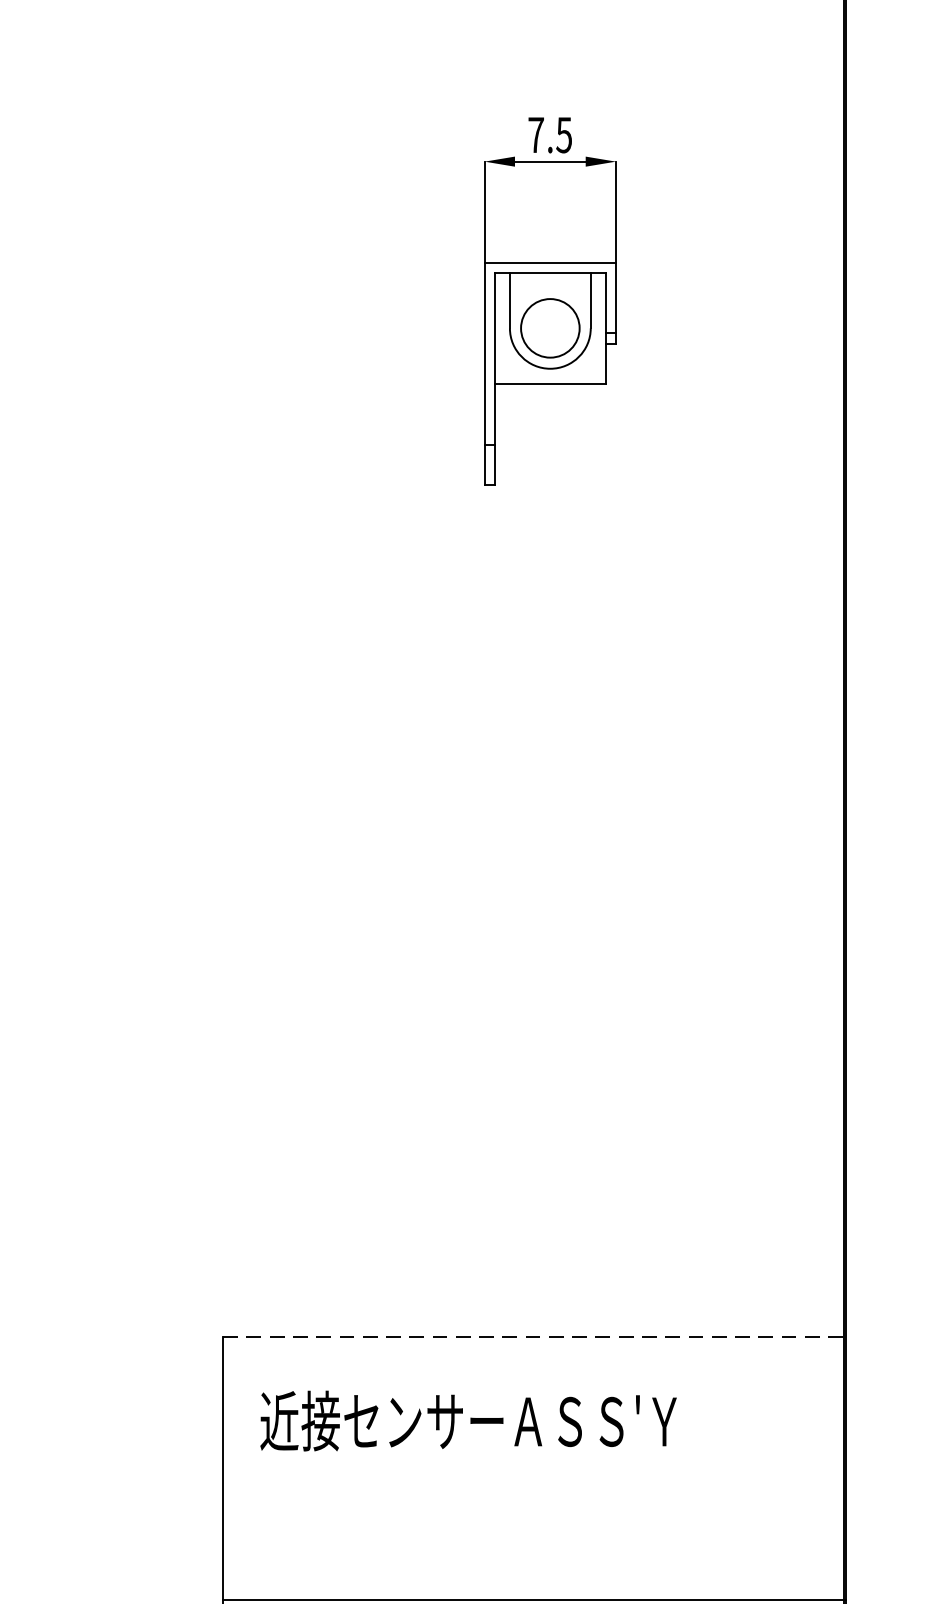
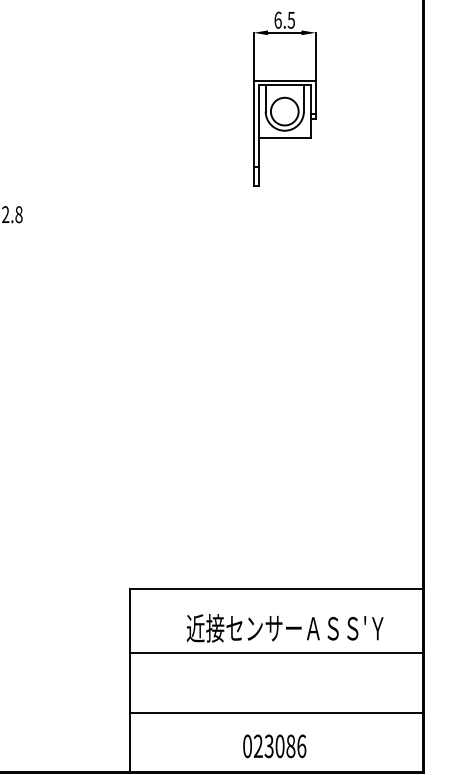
text: (534, 133) -> (277, 19), 7.5 -> 6.5
line: (534, 1336) -> (277, 588), dashed -> solid
text: (467, 1421) -> (284, 628), moved
line: (534, 1474) -> (277, 653), added

